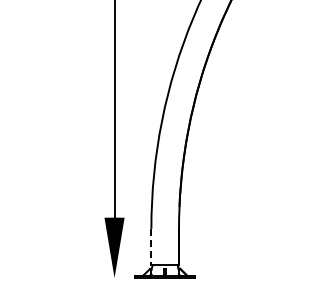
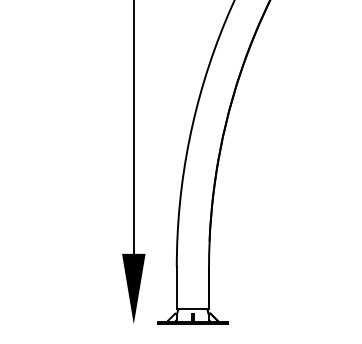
line: (151, 247) -> (176, 288), dashed -> solid

